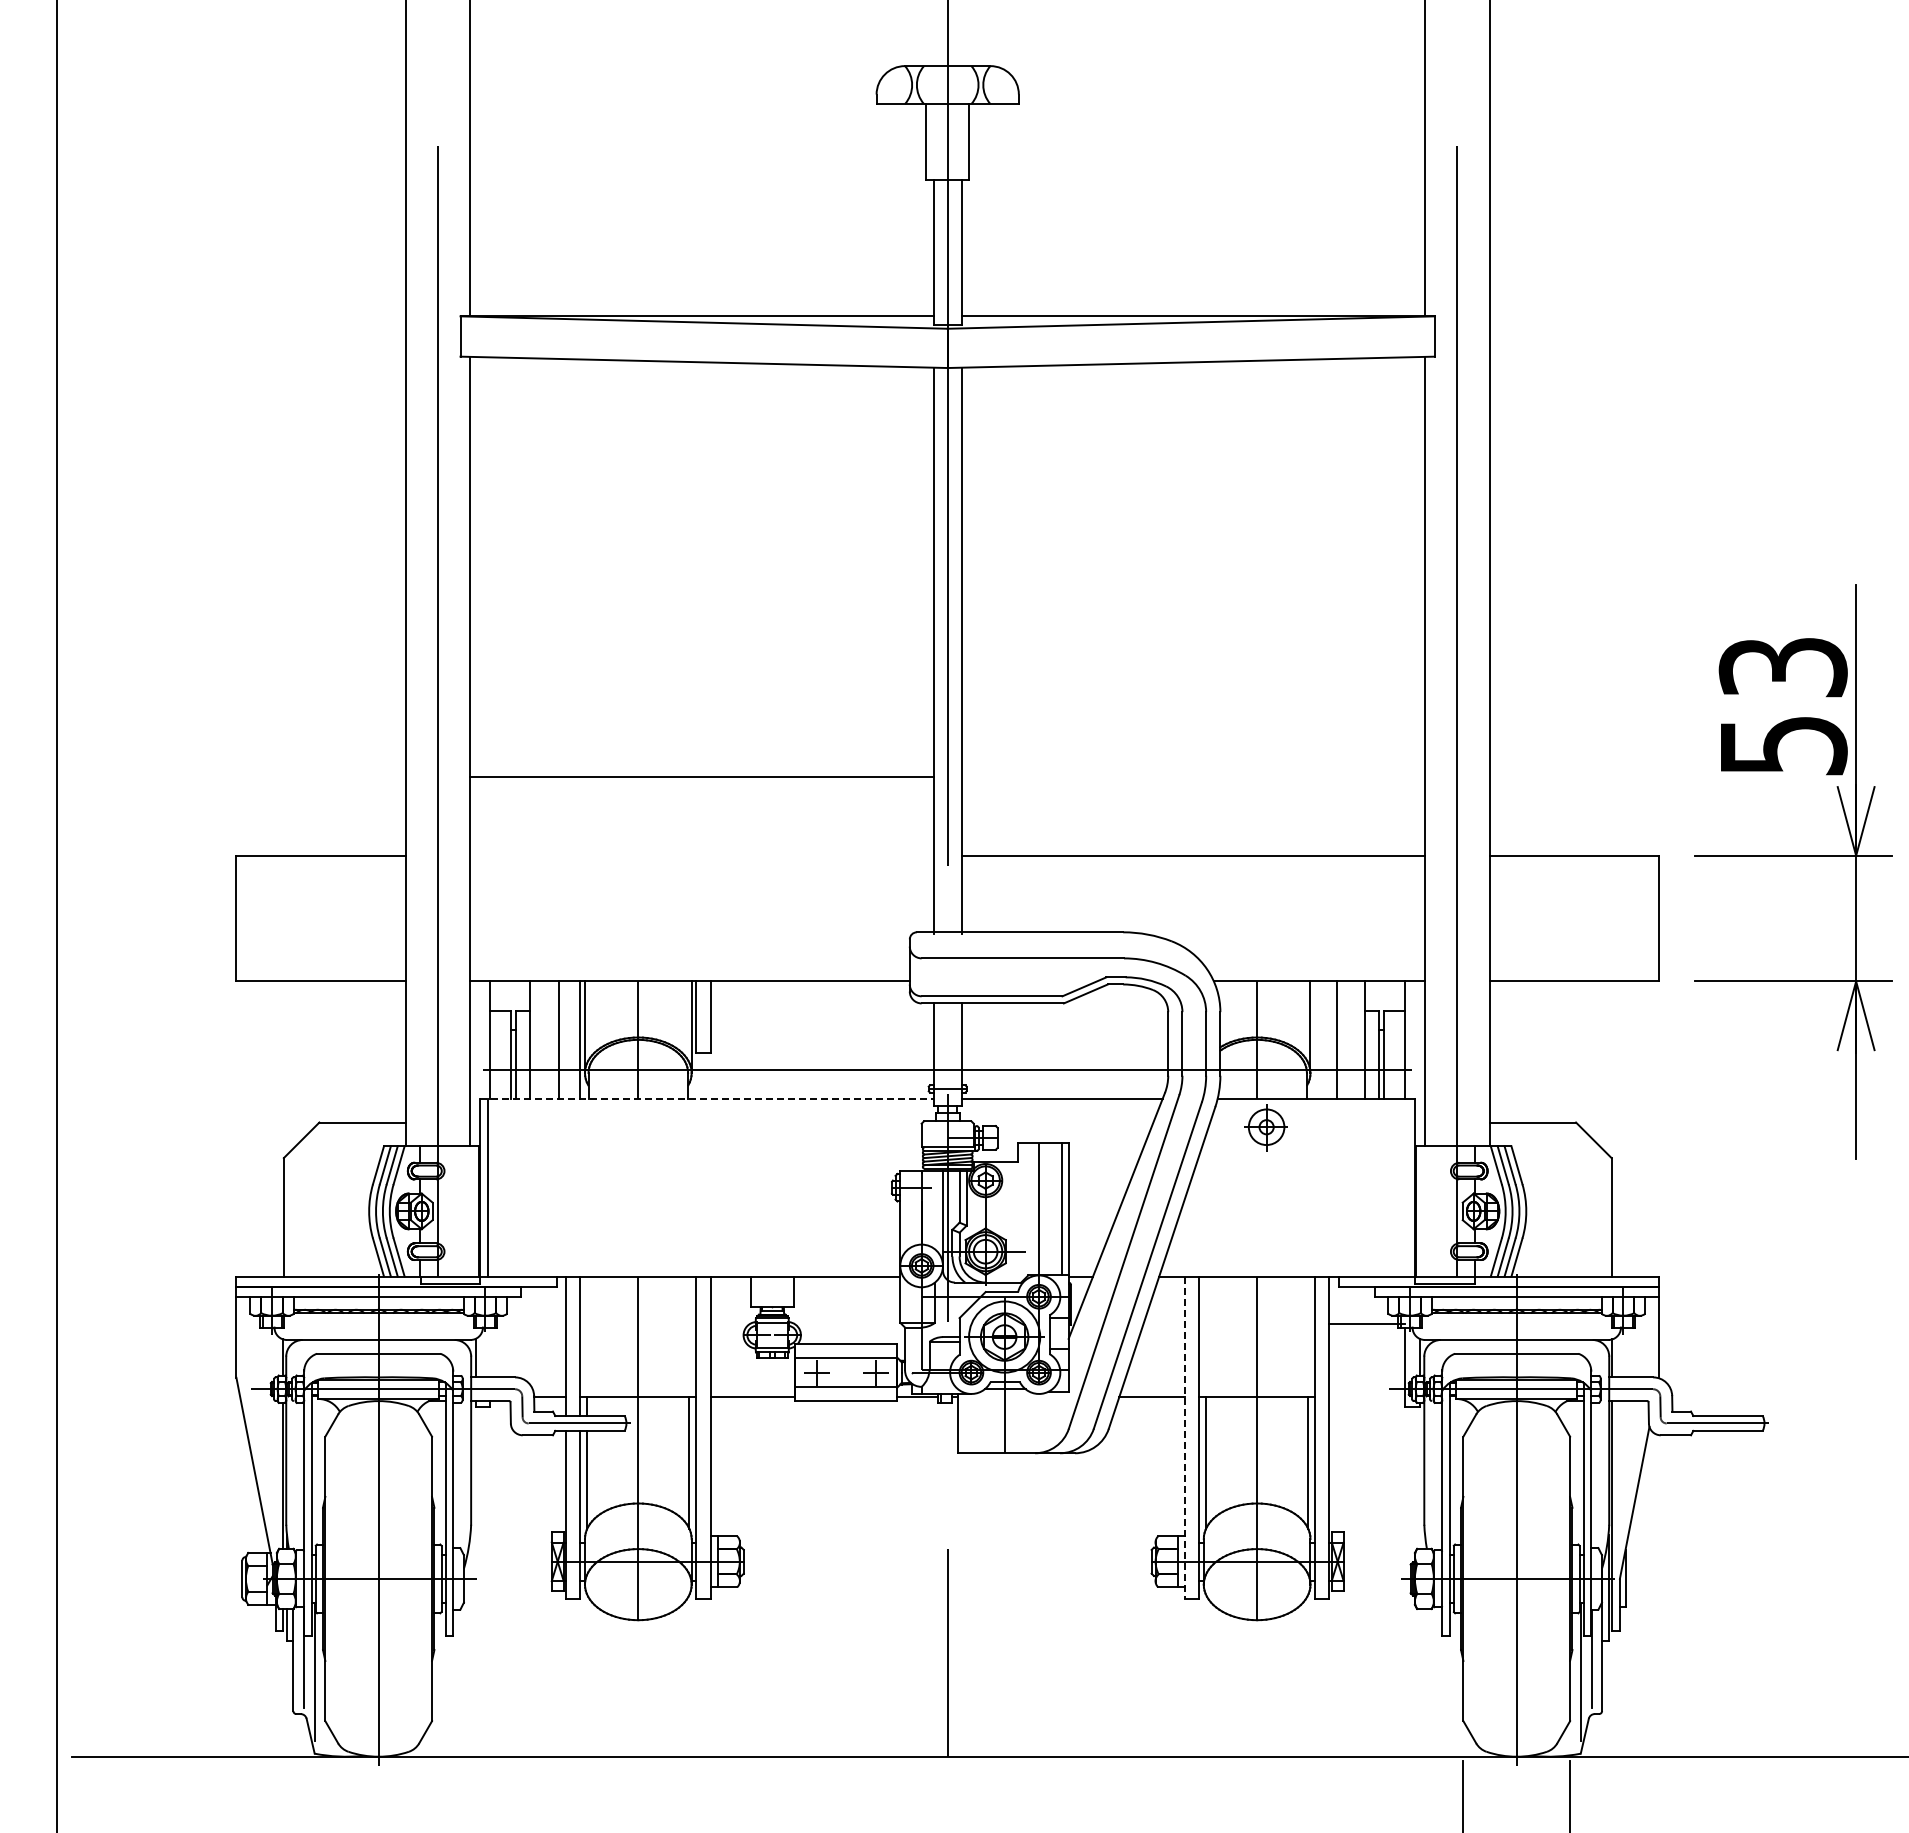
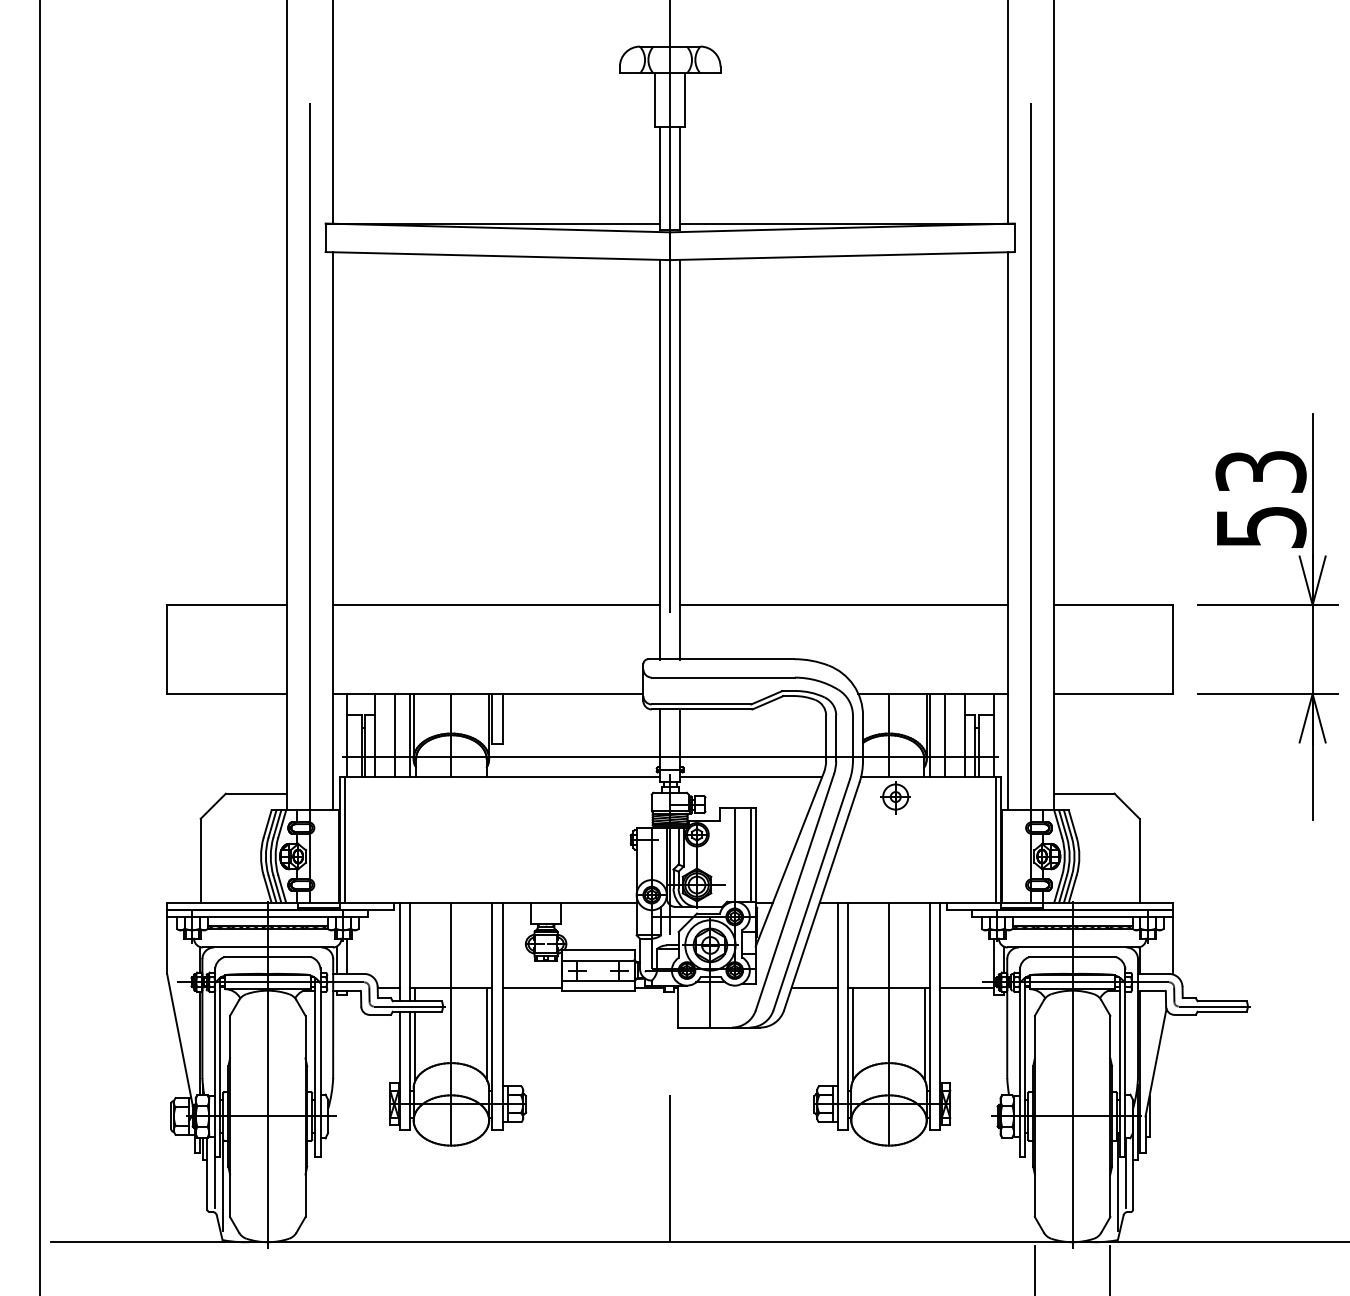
line: (701, 776) -> (496, 604), moved
line: (1315, 1039) -> (930, 734), added
line: (706, 1098) -> (499, 776), dashed -> solid
line: (1407, 1187) -> (995, 839), added
line: (1367, 1323) -> (967, 987), moved
line: (490, 1352) -> (346, 956), added
line: (1184, 1438) -> (837, 1017), dashed -> solid

